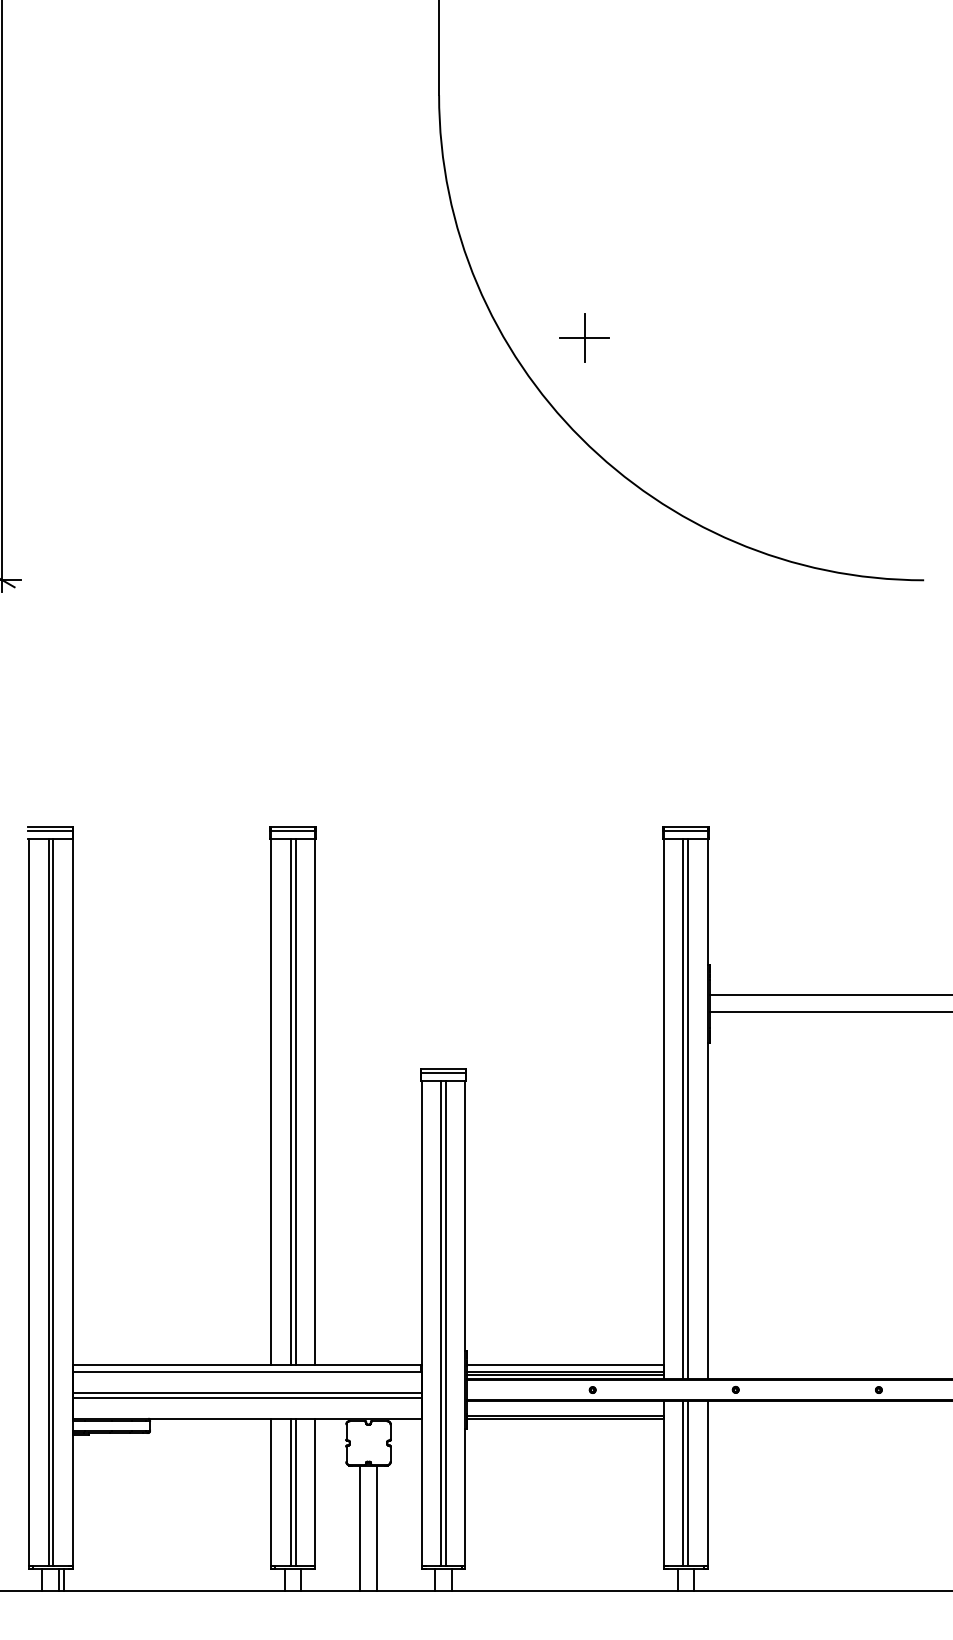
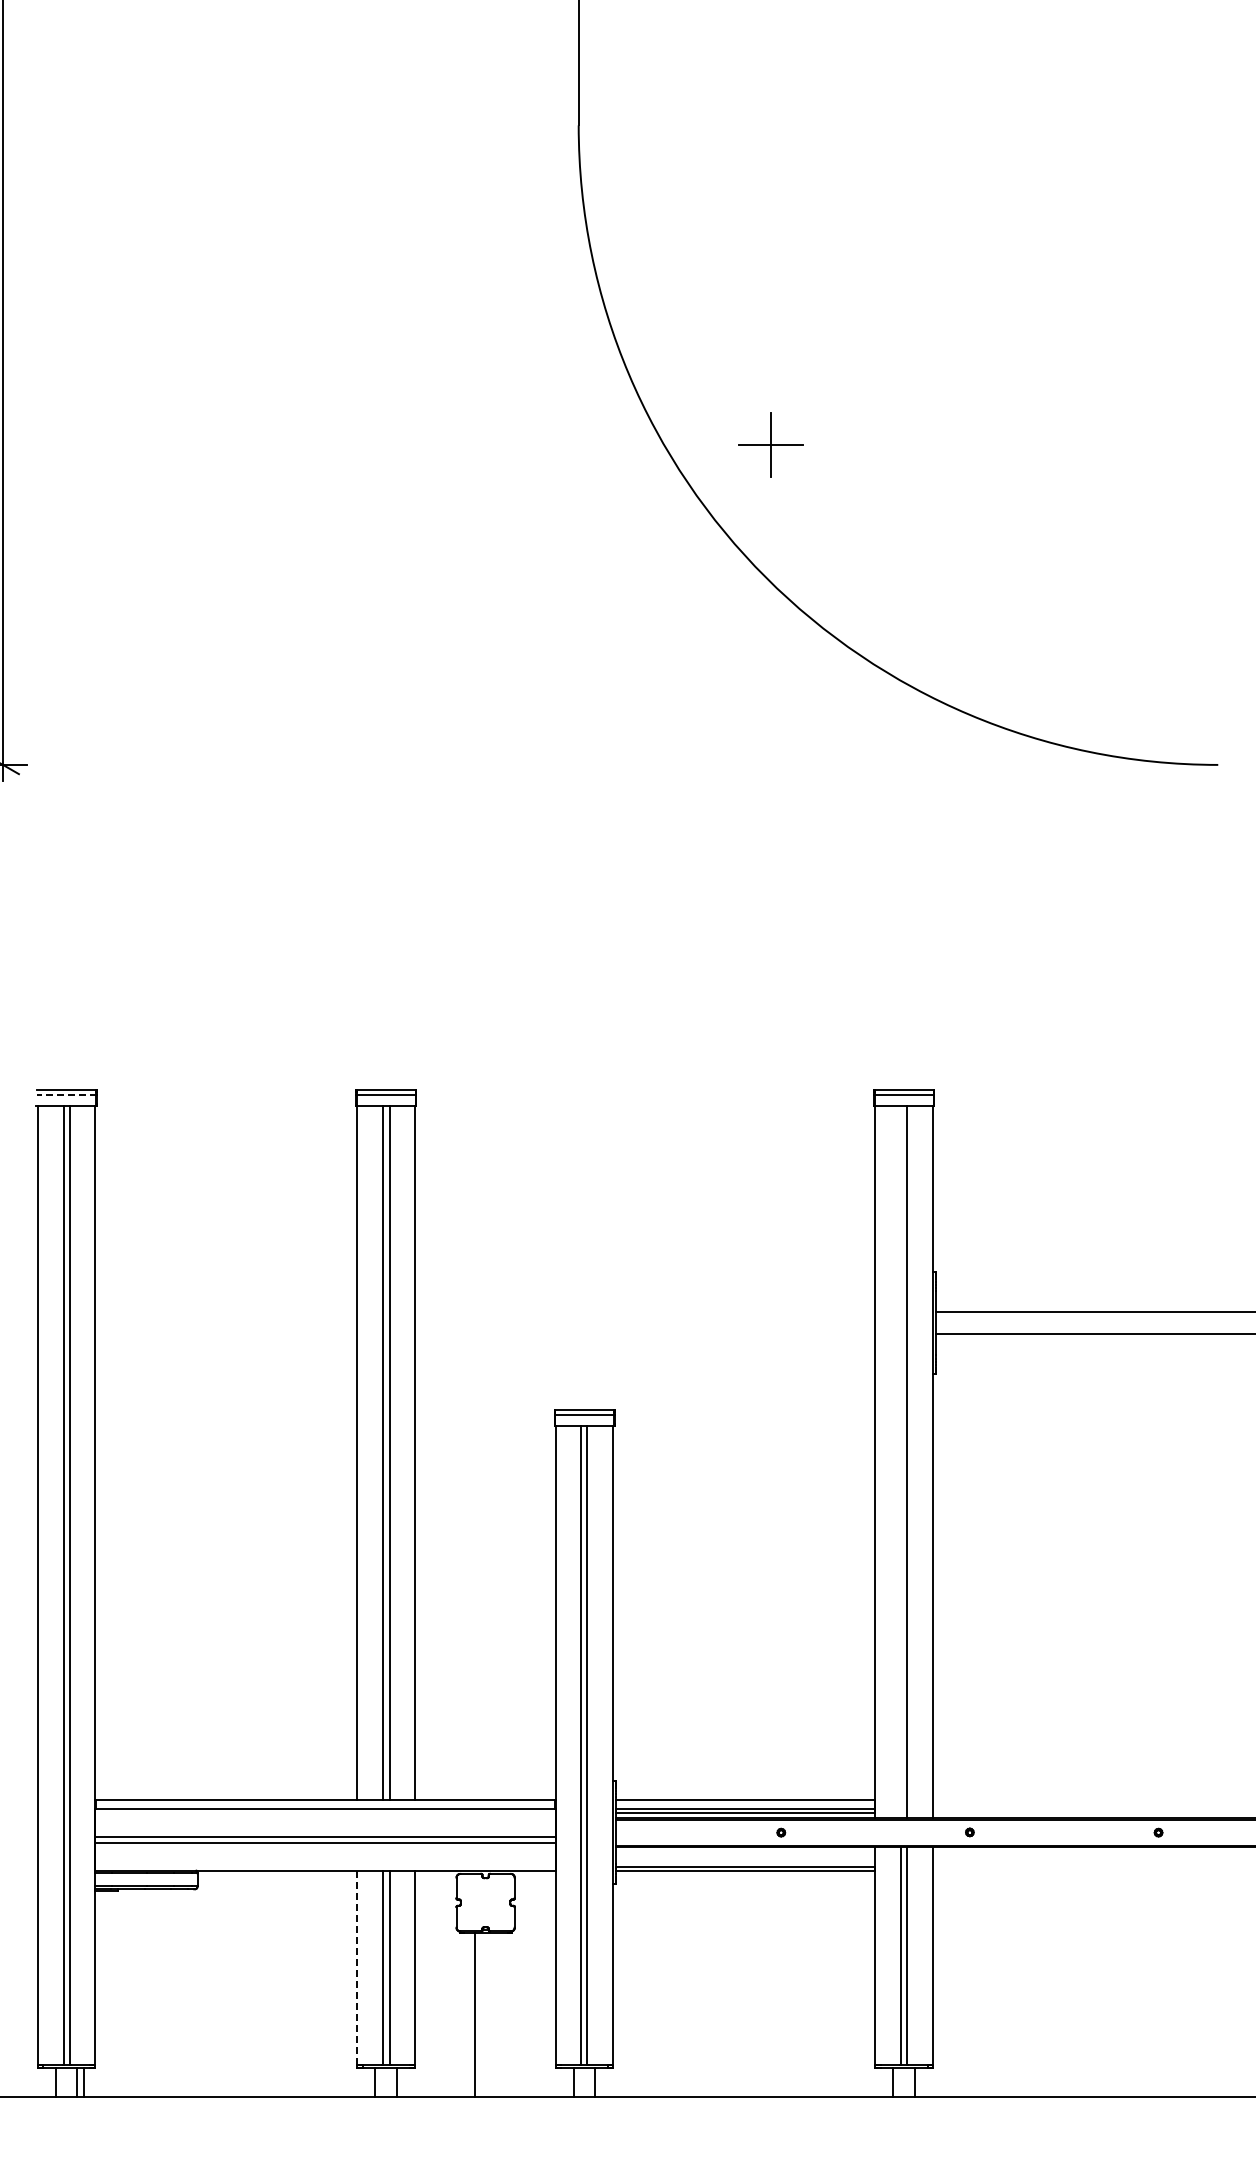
line: (50, 830) -> (66, 1095), solid -> dashed
line: (683, 1108) -> (900, 1461), removed
line: (271, 1492) -> (357, 1967), solid -> dashed
line: (377, 1528) -> (497, 2015), removed

